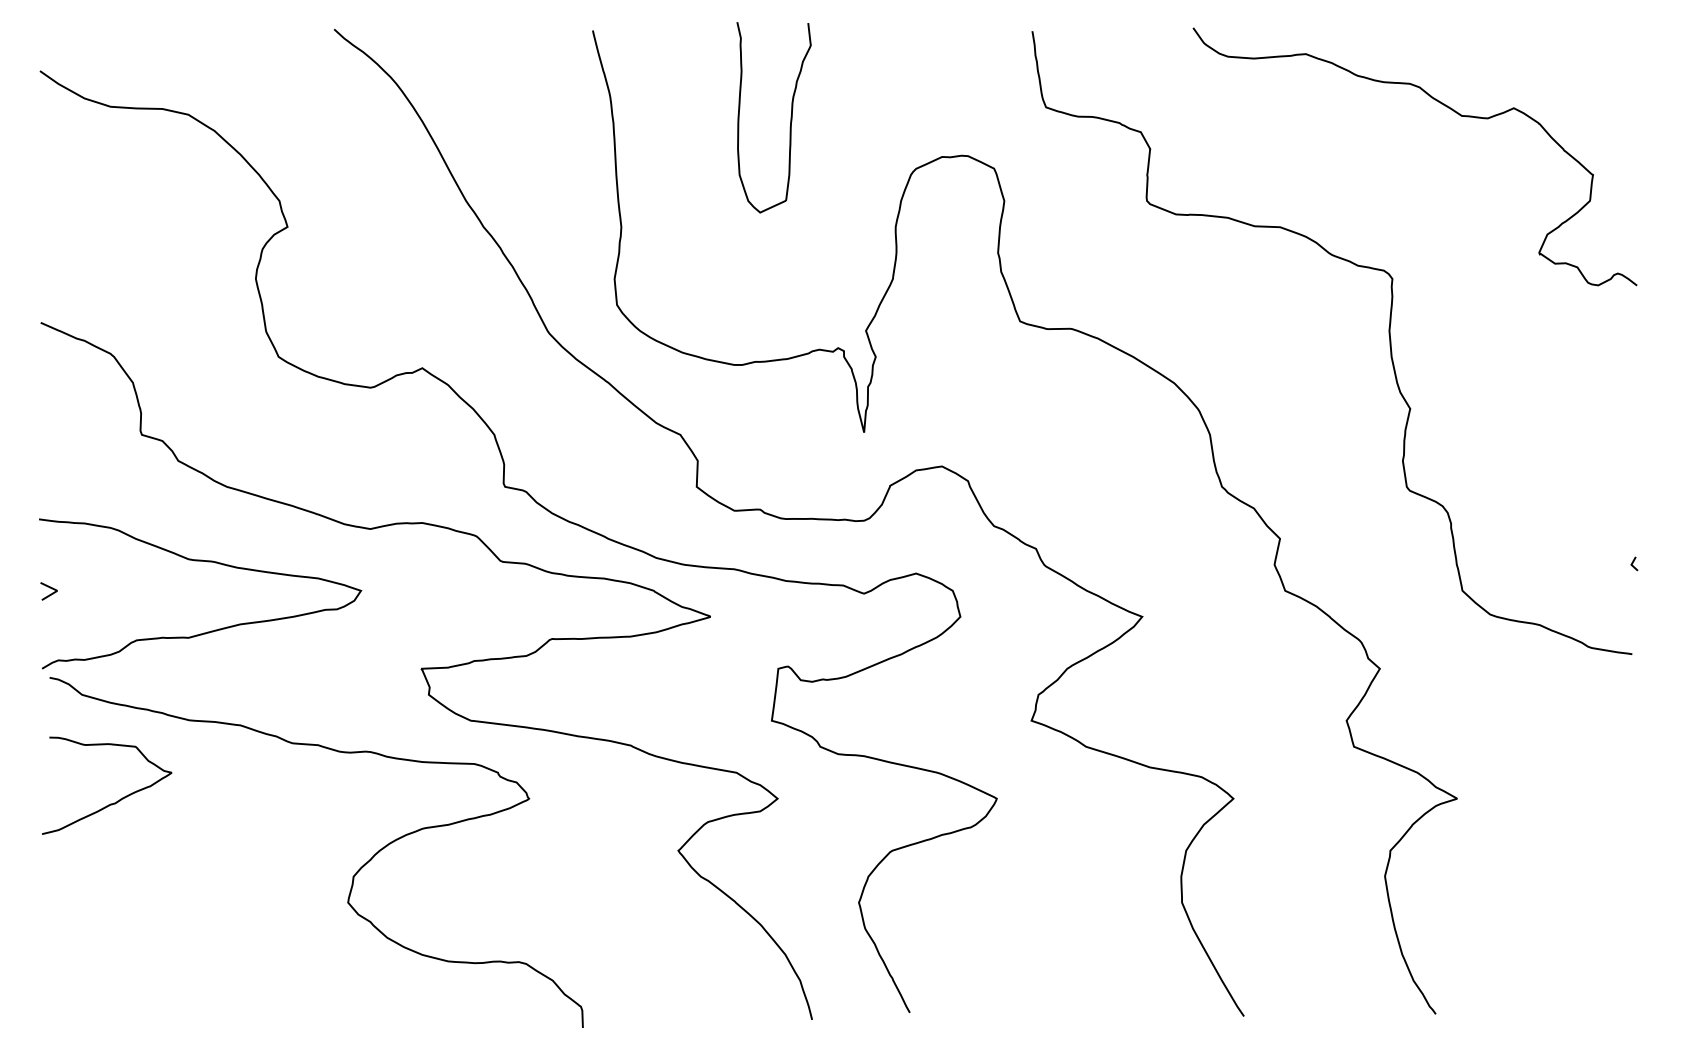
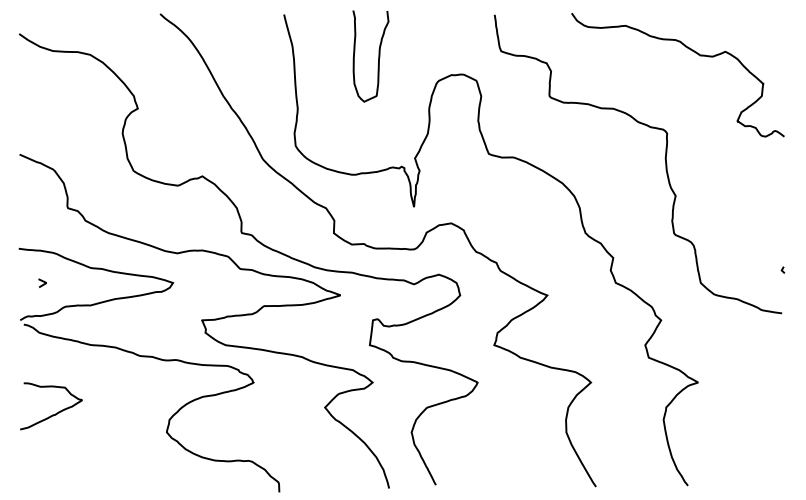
line: (48, 587) -> (42, 281), moved
curve: (117, 798) -> (56, 412), moved

